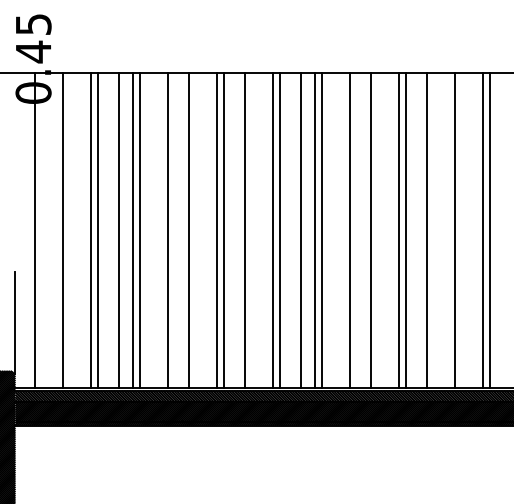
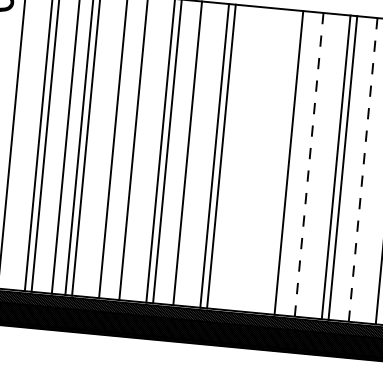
line: (300, 230) -> (241, 158), removed
line: (314, 230) -> (255, 159), removed
line: (321, 230) -> (261, 160), removed
line: (370, 231) -> (308, 165), solid -> dashed
line: (426, 231) -> (362, 170), solid -> dashed

